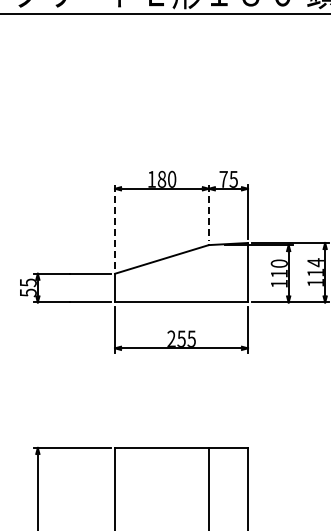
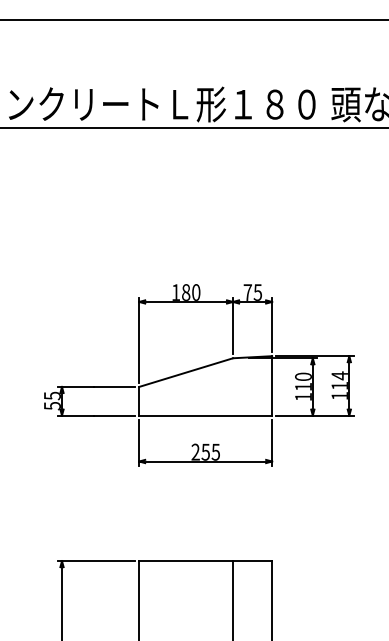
line: (209, 213) -> (233, 326), dashed -> solid
line: (115, 227) -> (139, 340), dashed -> solid

